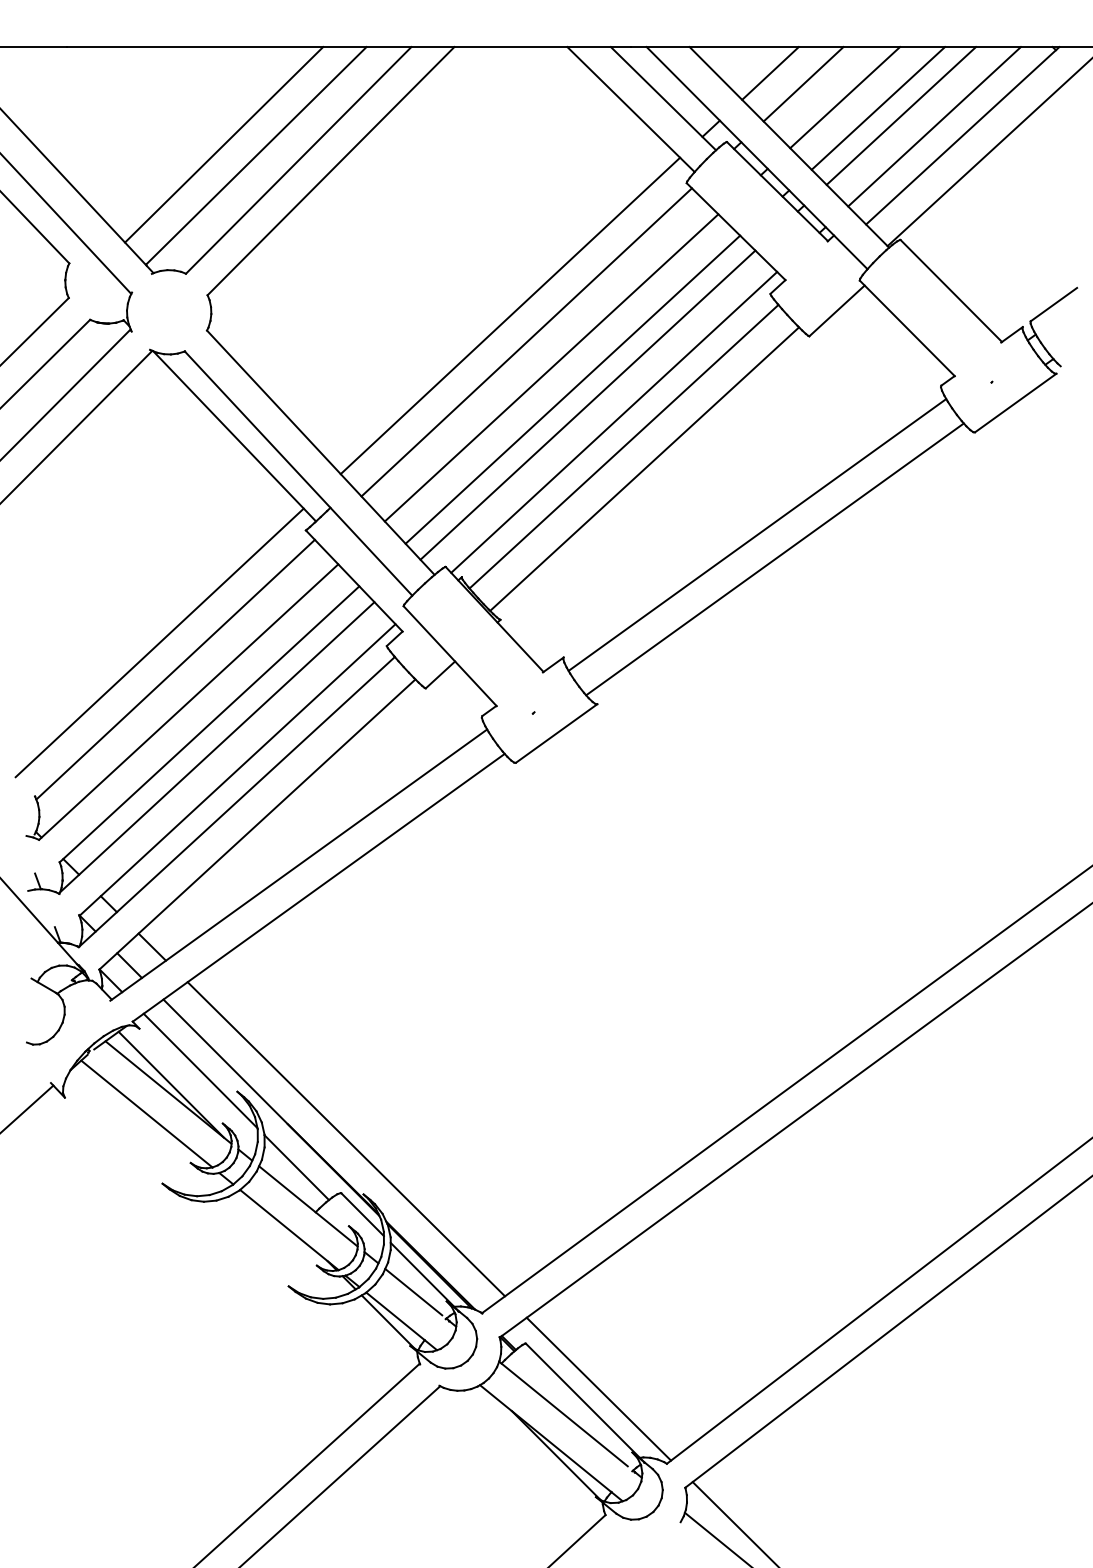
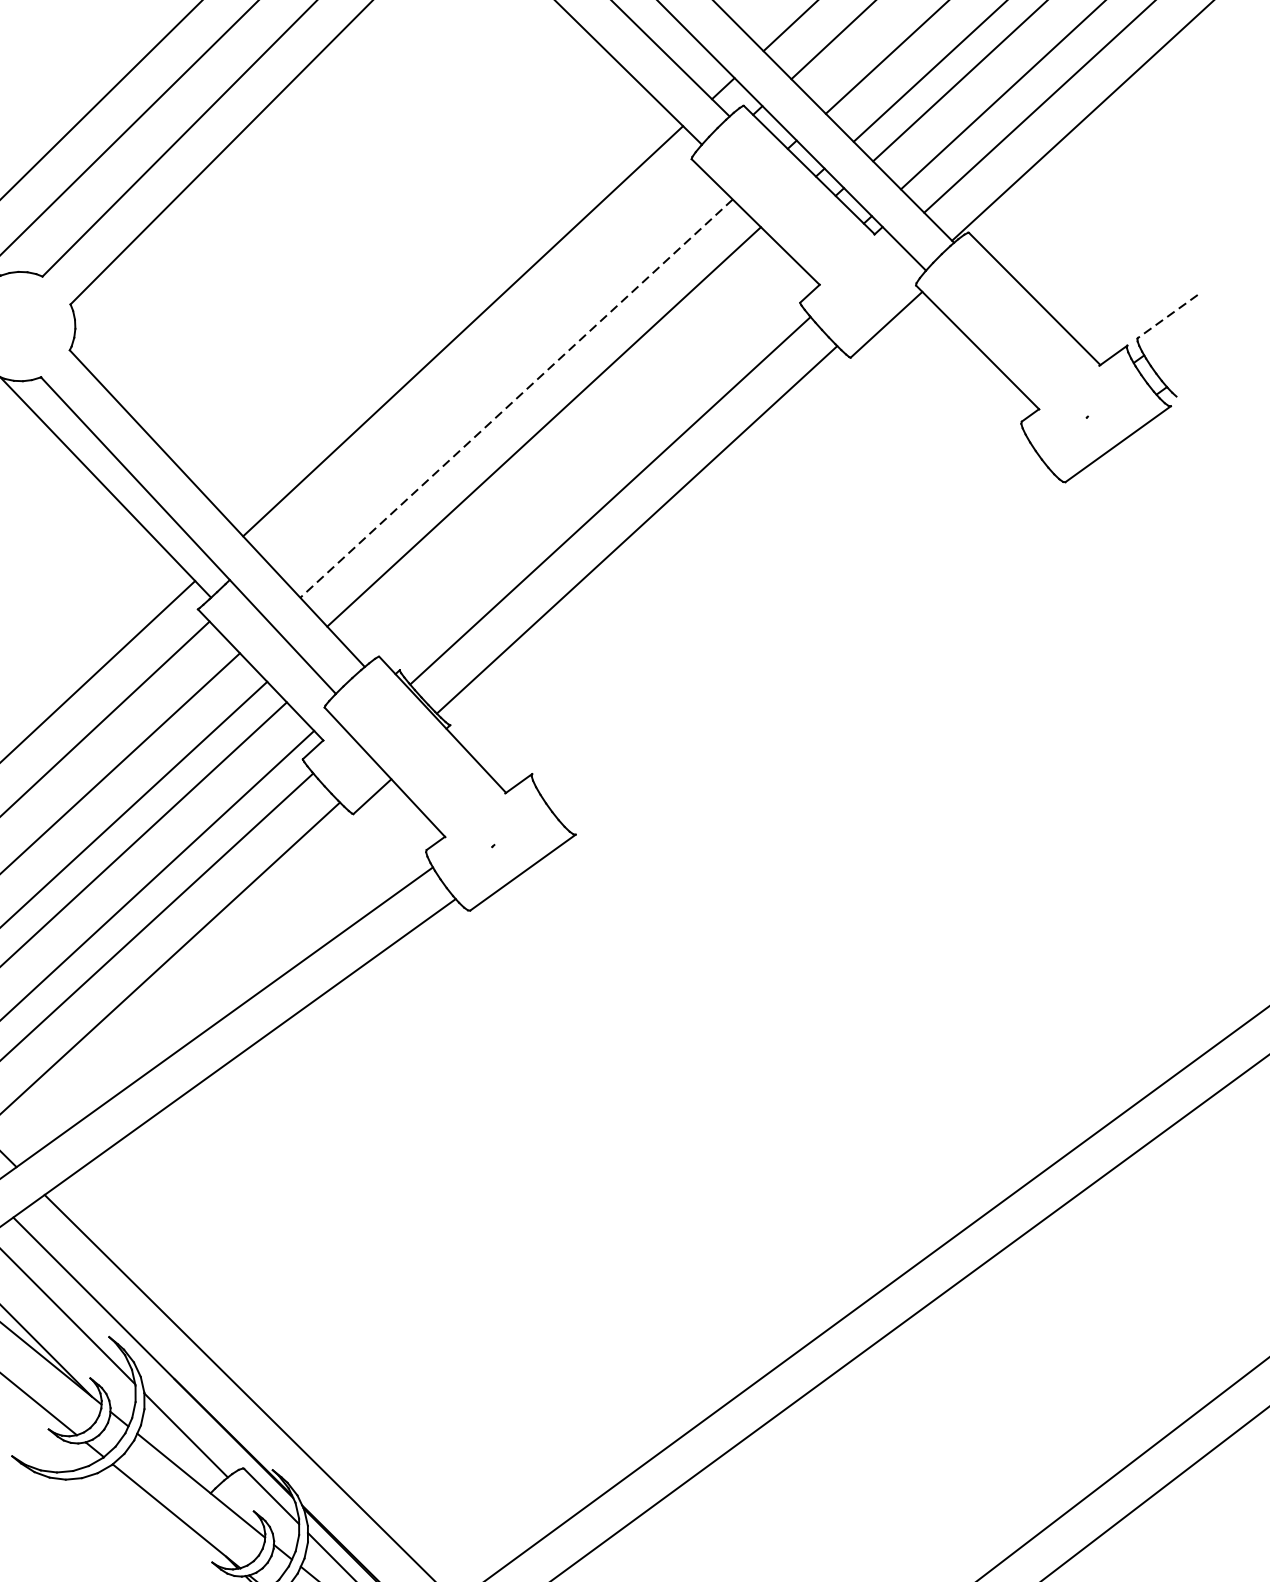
line: (1053, 304) -> (1167, 316), solid -> dashed
line: (526, 342) -> (483, 365), removed
line: (551, 367) -> (516, 398), solid -> dashed
line: (587, 404) -> (563, 446), removed
line: (614, 422) -> (598, 469), removed
line: (757, 534) -> (783, 614), removed
line: (774, 559) -> (805, 647), removed

